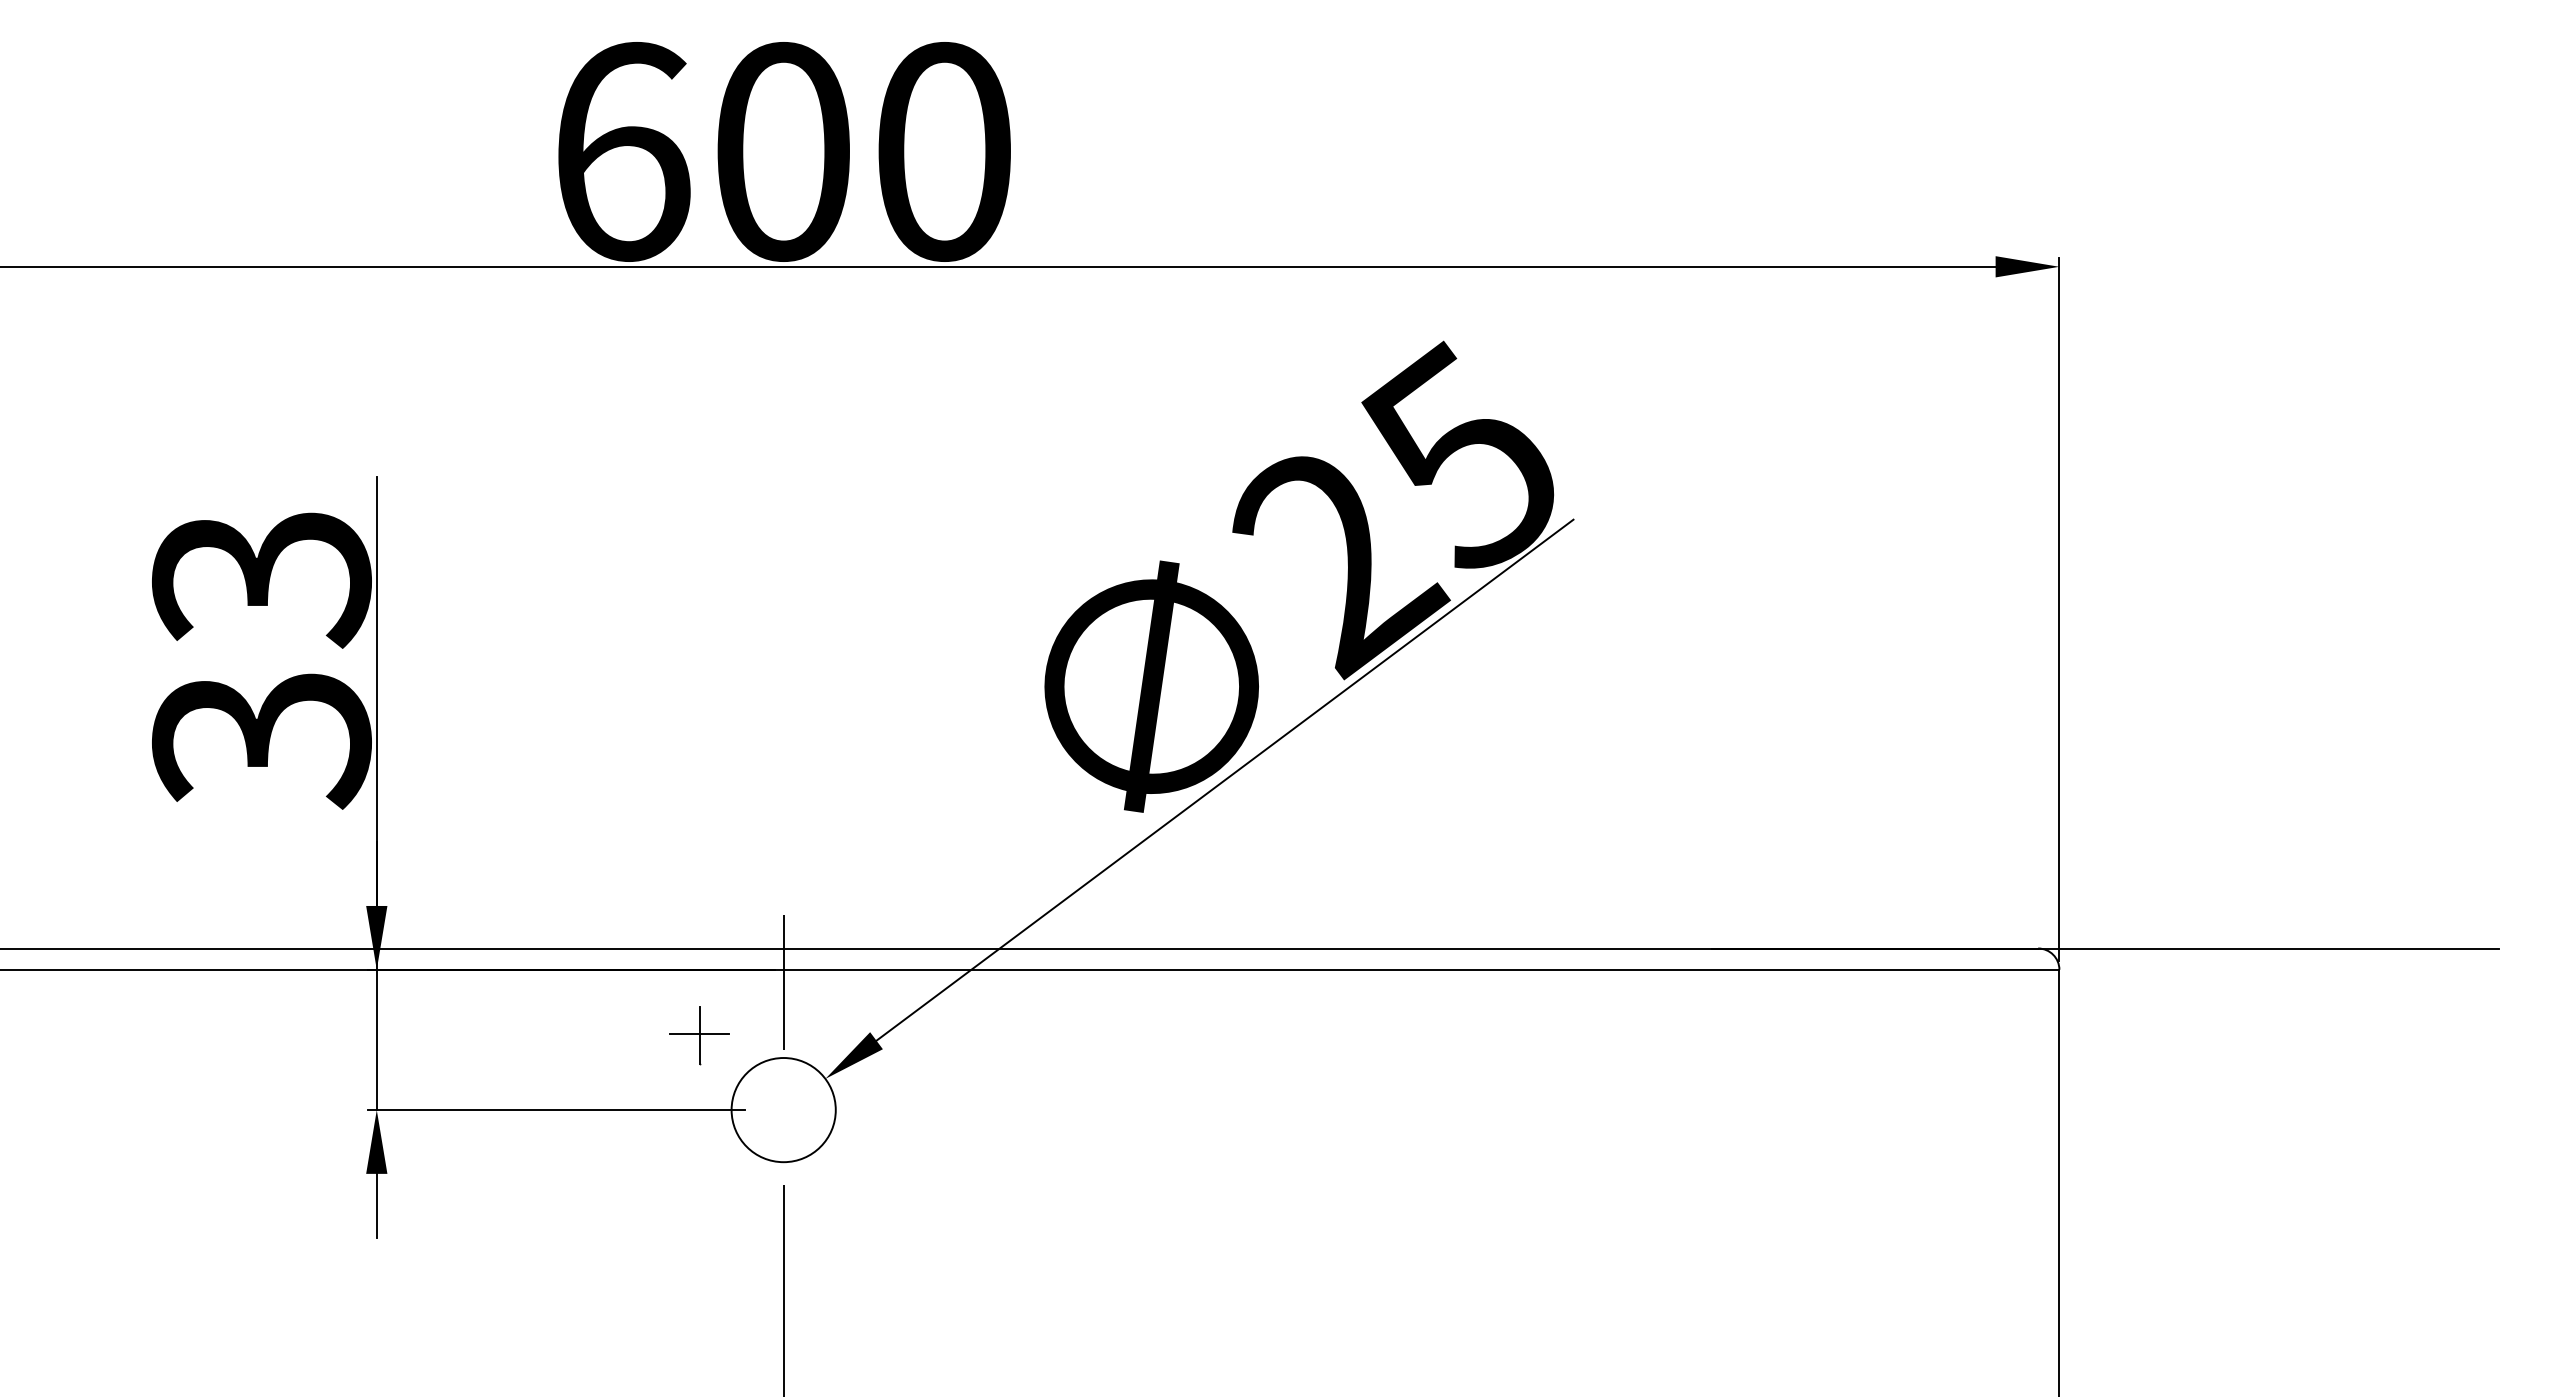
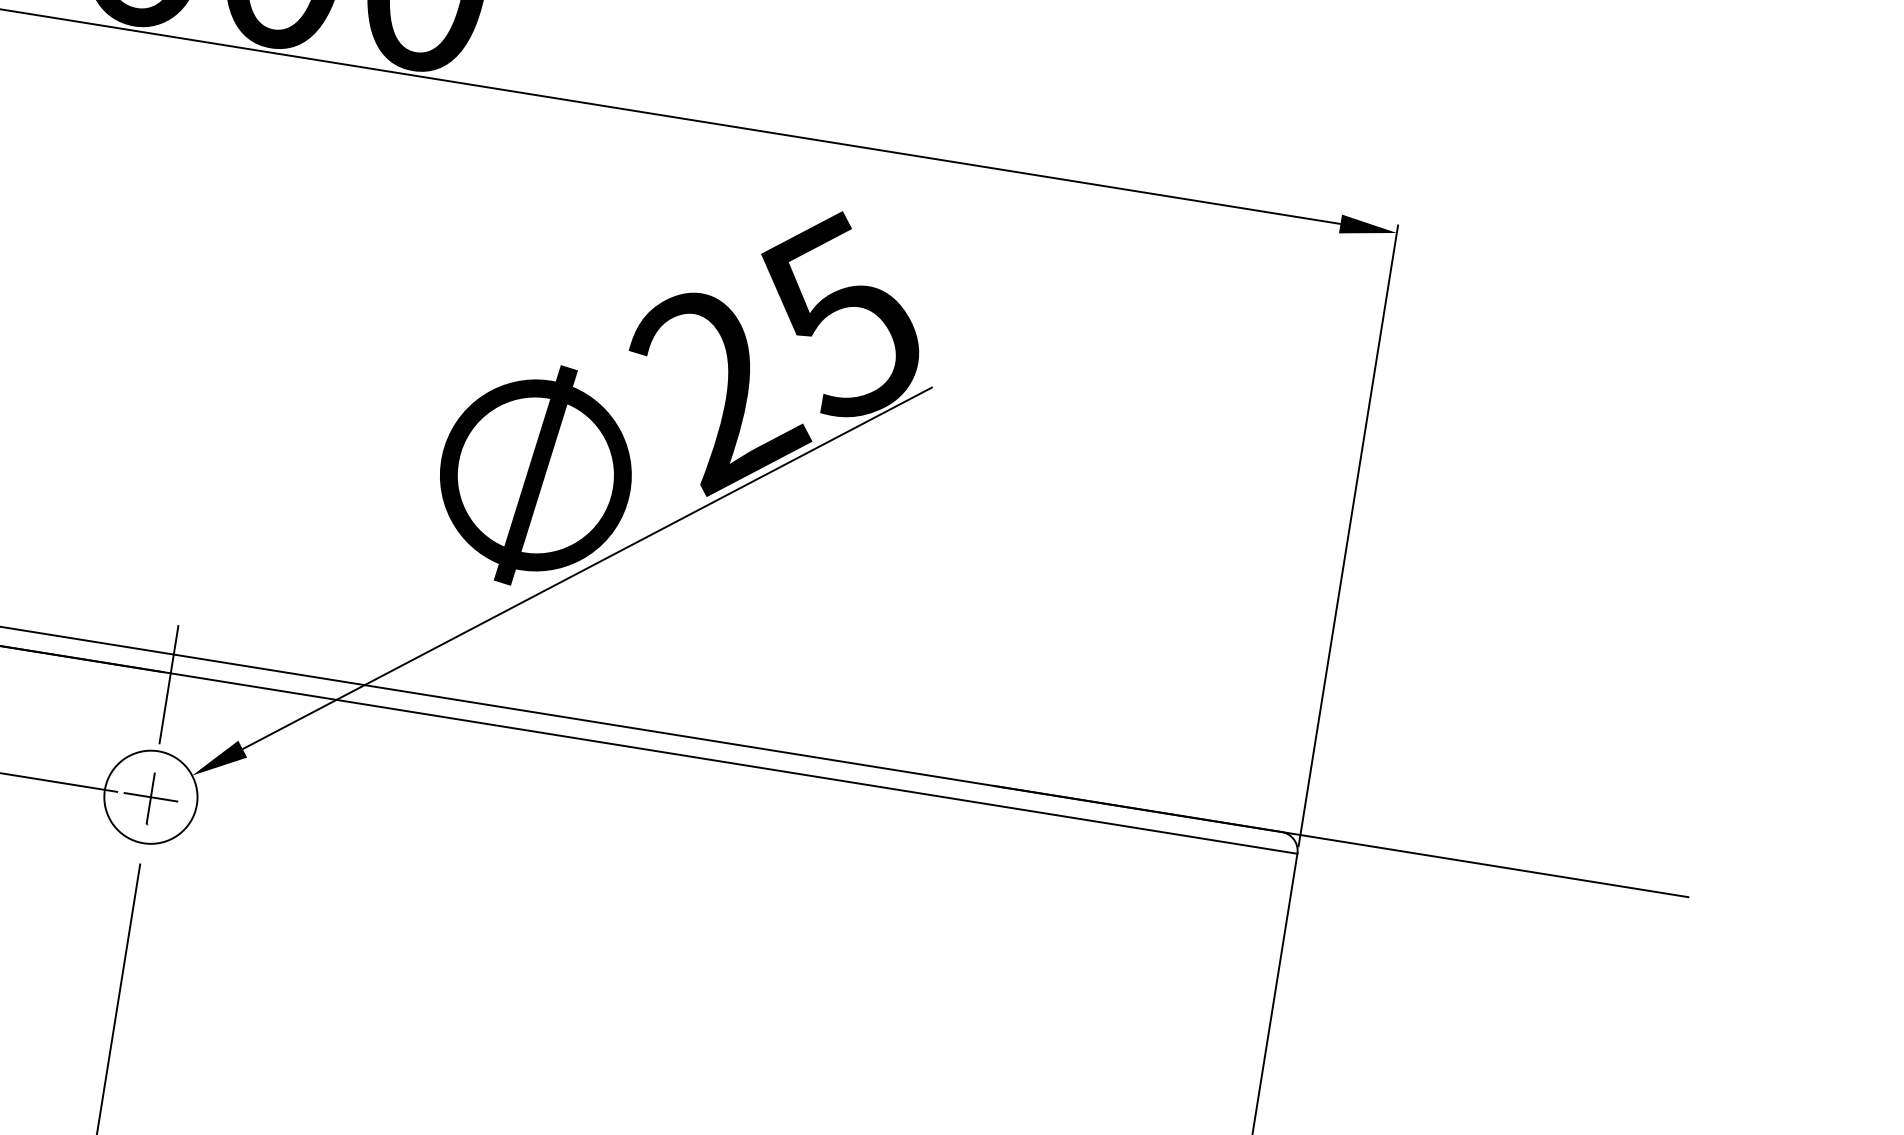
part: (699, 1035) -> (150, 798), moved

